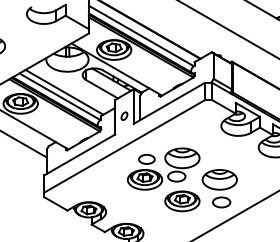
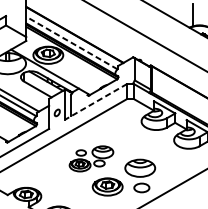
line: (141, 35) -> (72, 42), solid -> dashed
line: (169, 103) -> (96, 101), solid -> dashed
part: (163, 168) -> (91, 158), size x0.7

